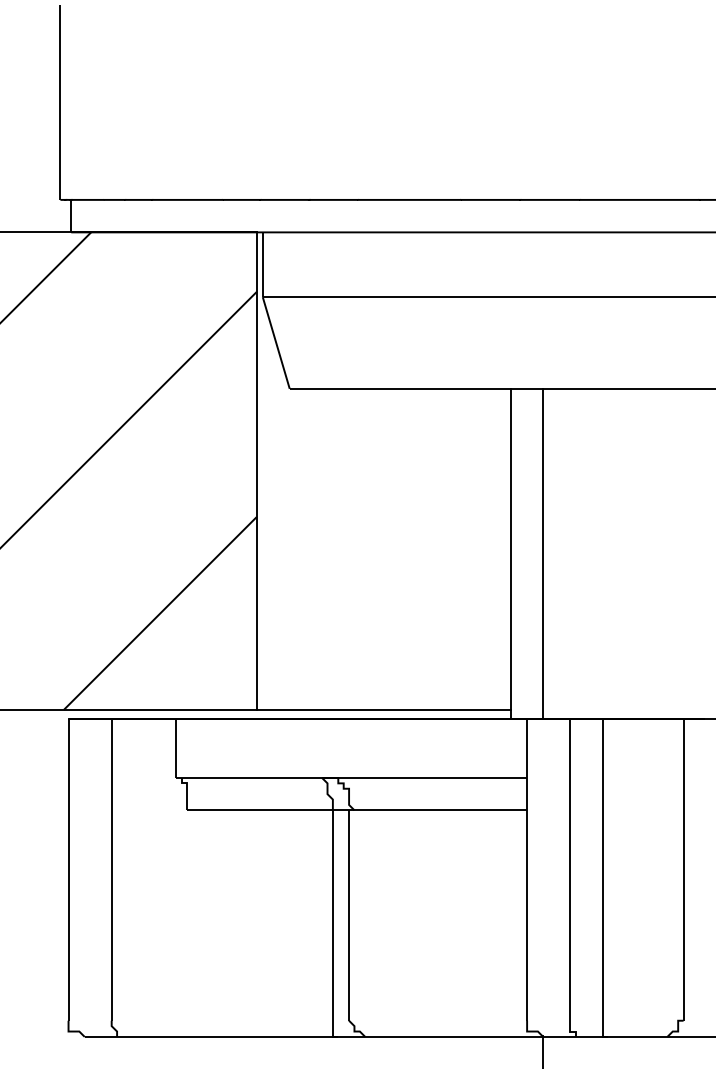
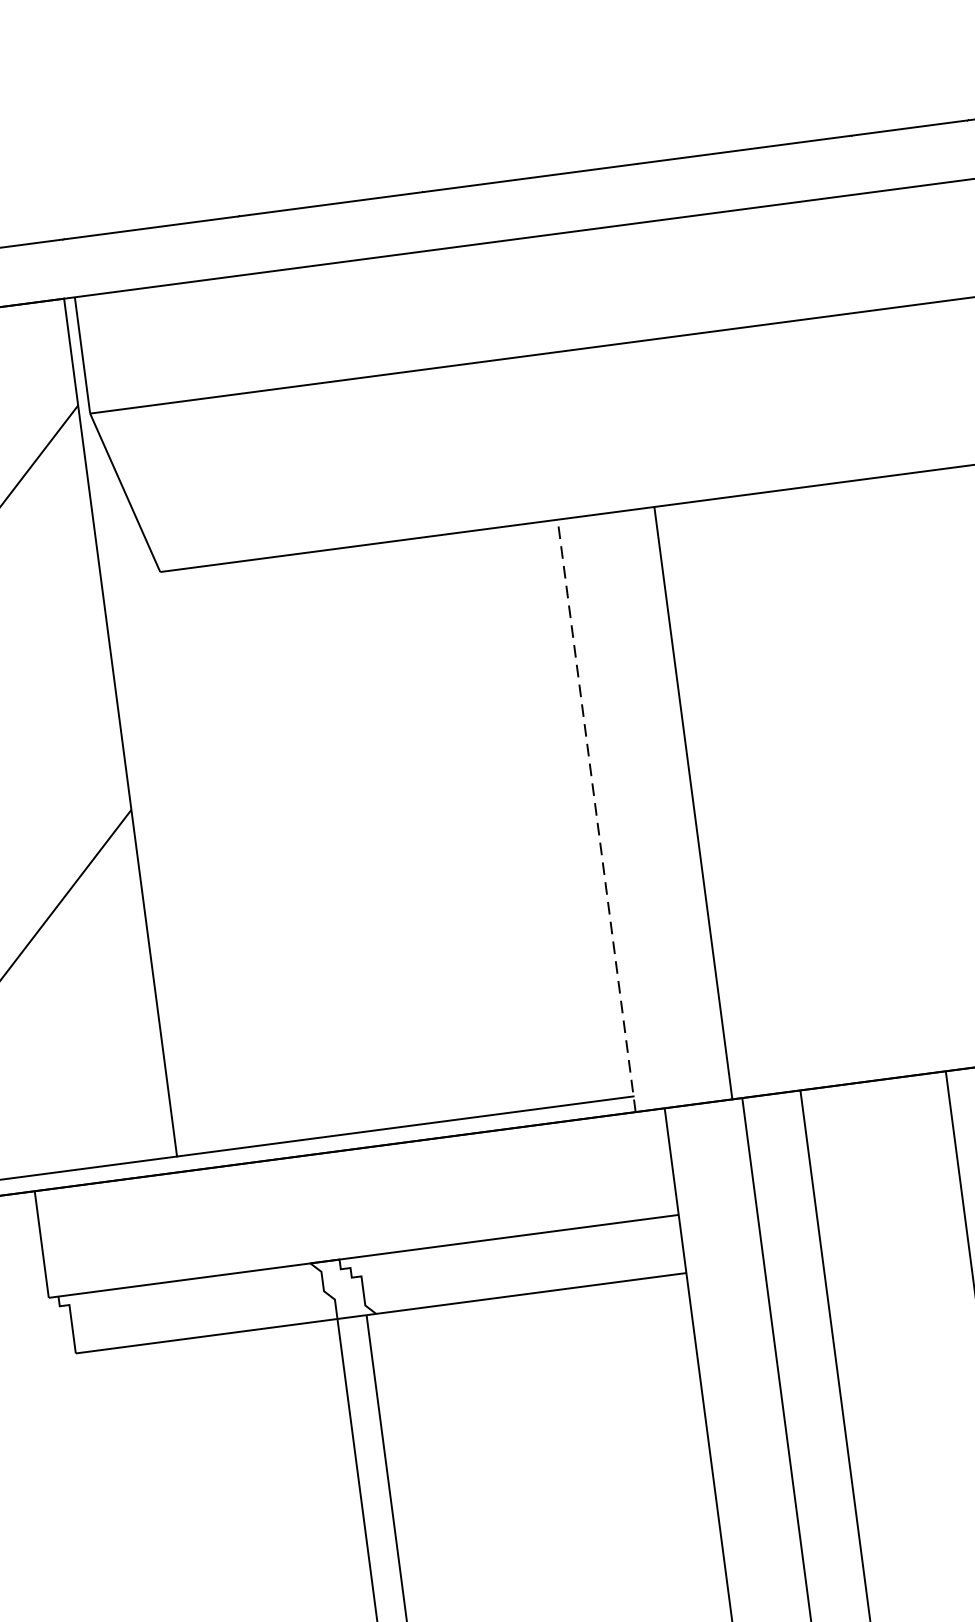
line: (510, 553) -> (595, 815), solid -> dashed
line: (542, 553) -> (692, 802), moved

